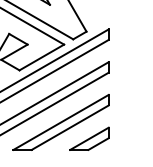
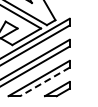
line: (69, 127) -> (44, 81), solid -> dashed

